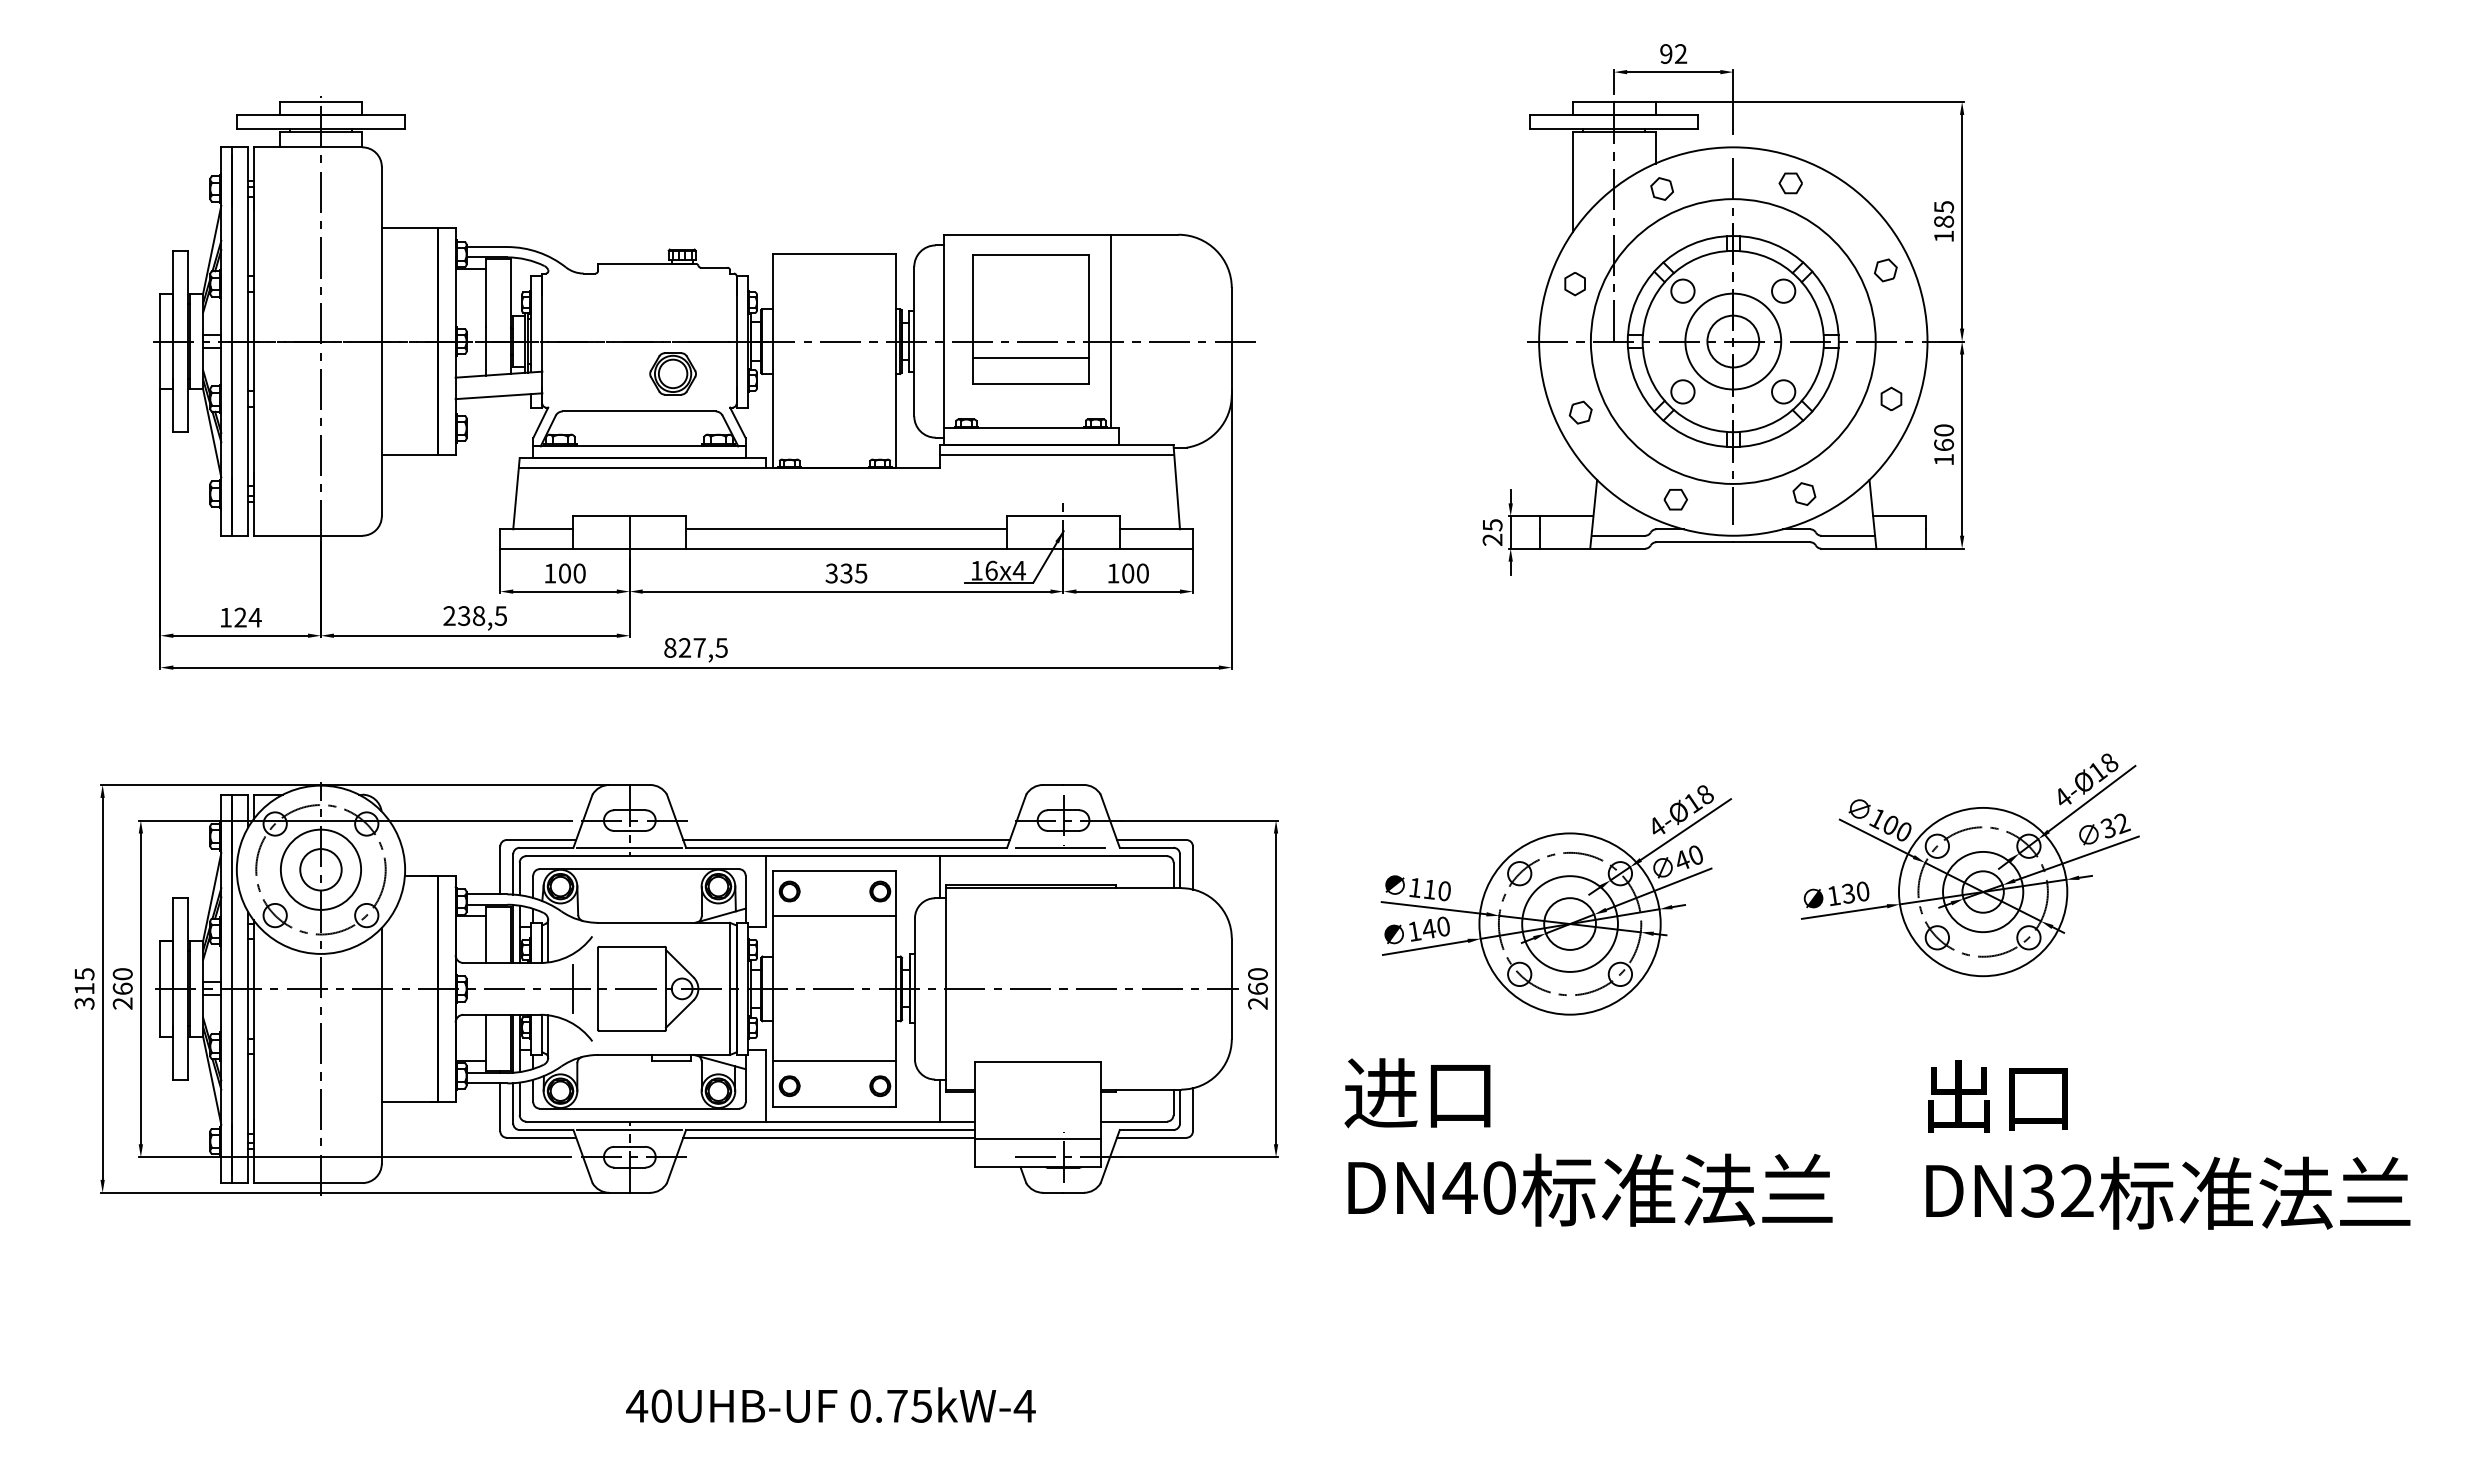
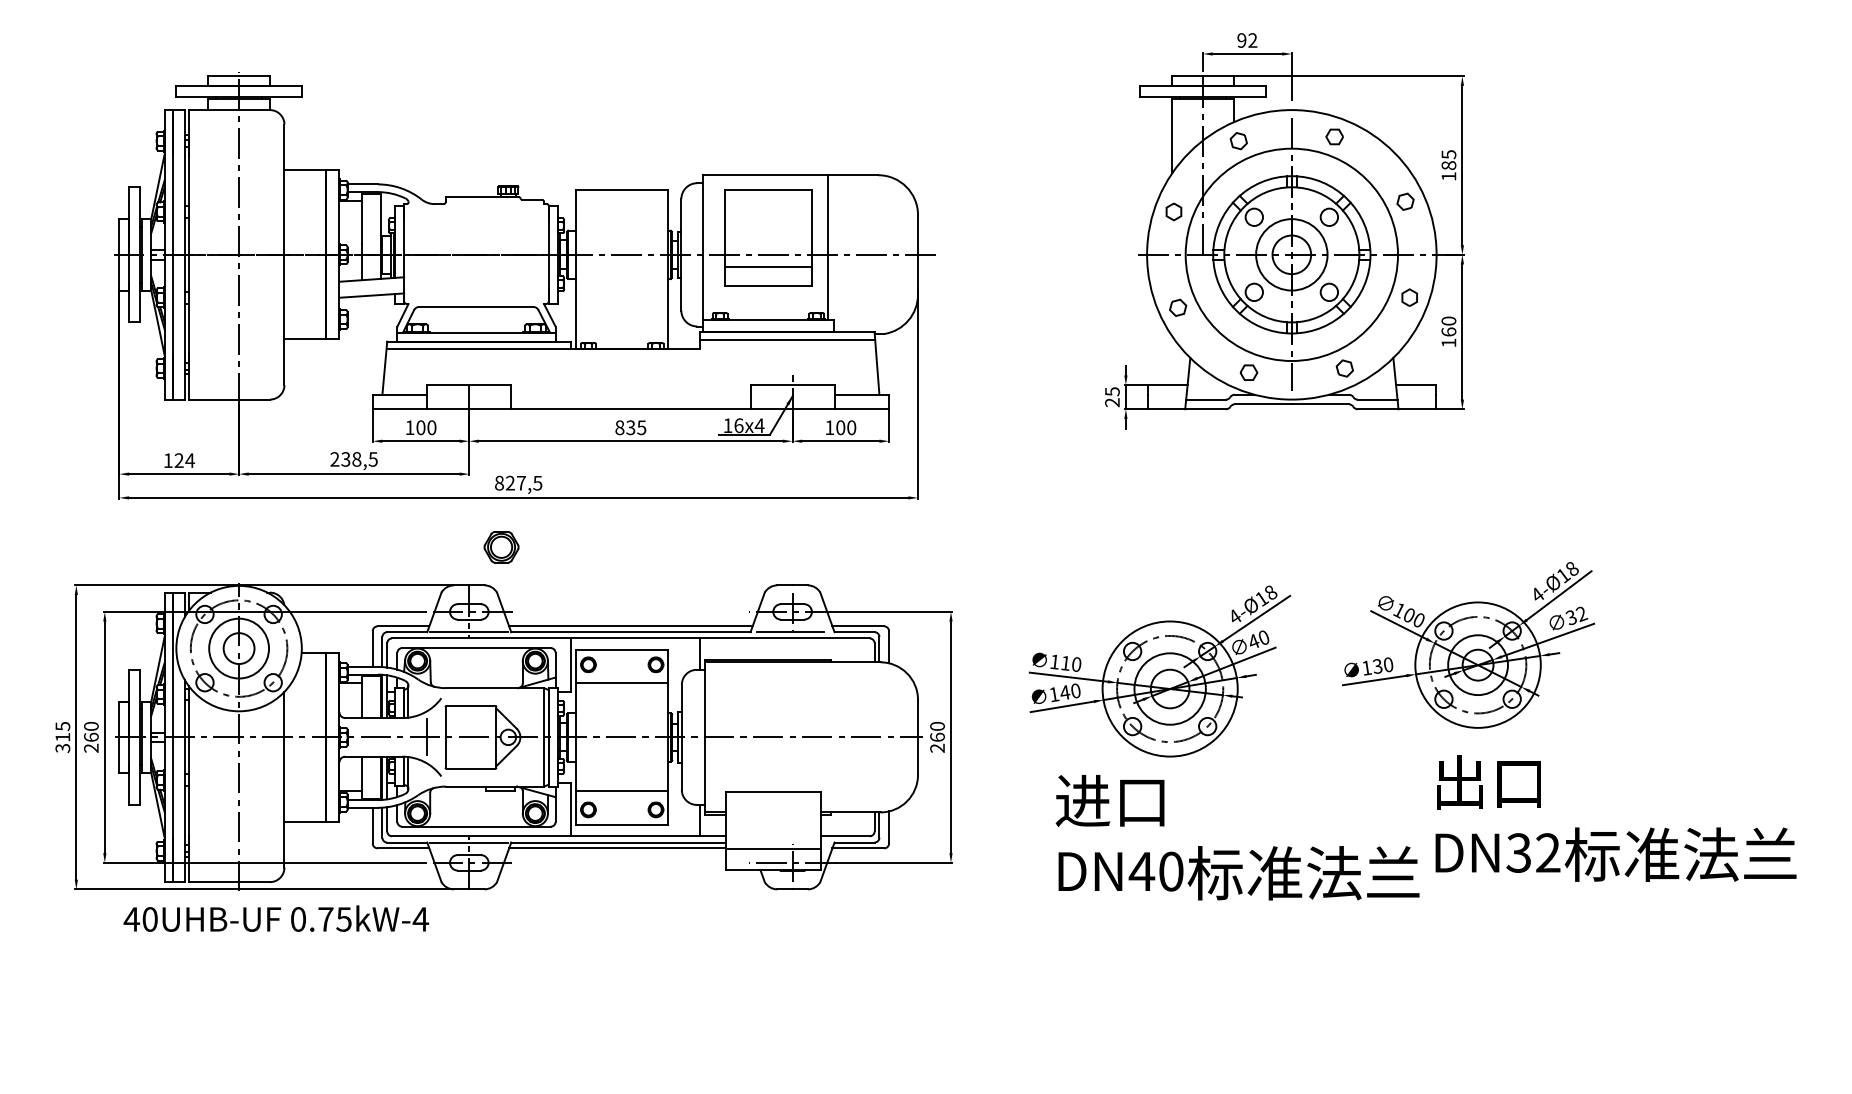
part: (672, 373) -> (501, 547), moved
line: (846, 529) -> (630, 394), removed
text: (831, 573) -> (619, 427), 335 -> 835
text: (1588, 1142) -> (1237, 837), moved
text: (2168, 1144) -> (1616, 818), moved
text: (830, 1404) -> (276, 918), moved

